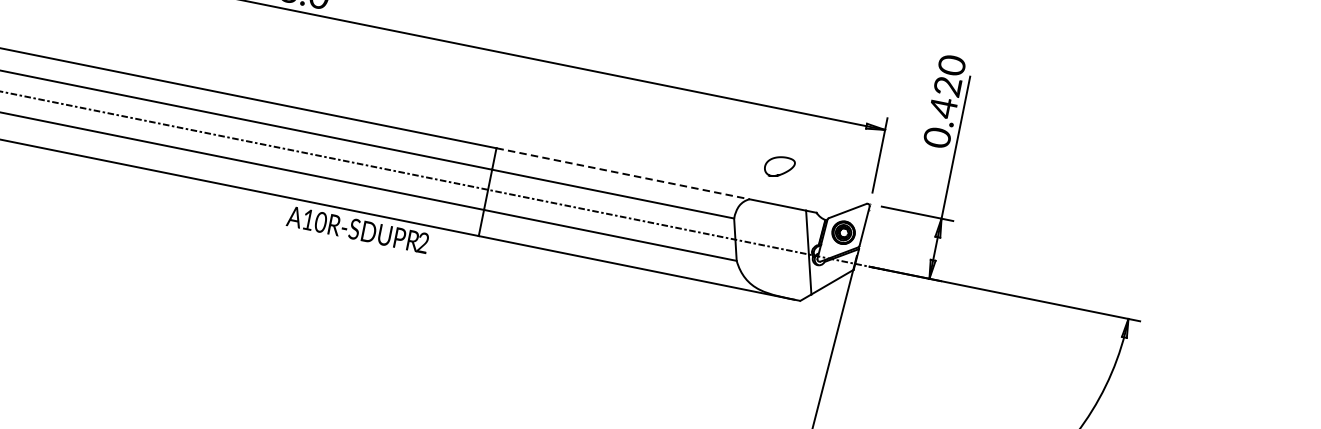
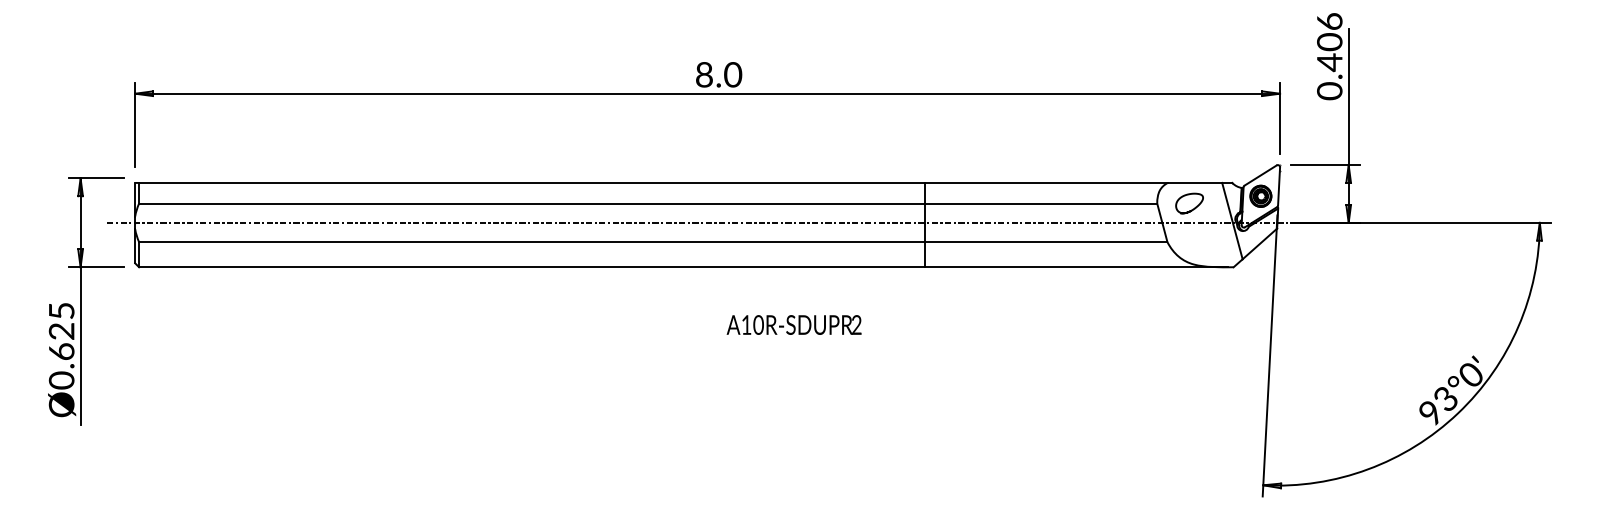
text: (949, 75) -> (1329, 31), 0.420 -> 0.406
line: (623, 173) -> (1046, 182), dashed -> solid
curve: (780, 173) -> (1191, 209), moved
text: (357, 229) -> (793, 324), moved

